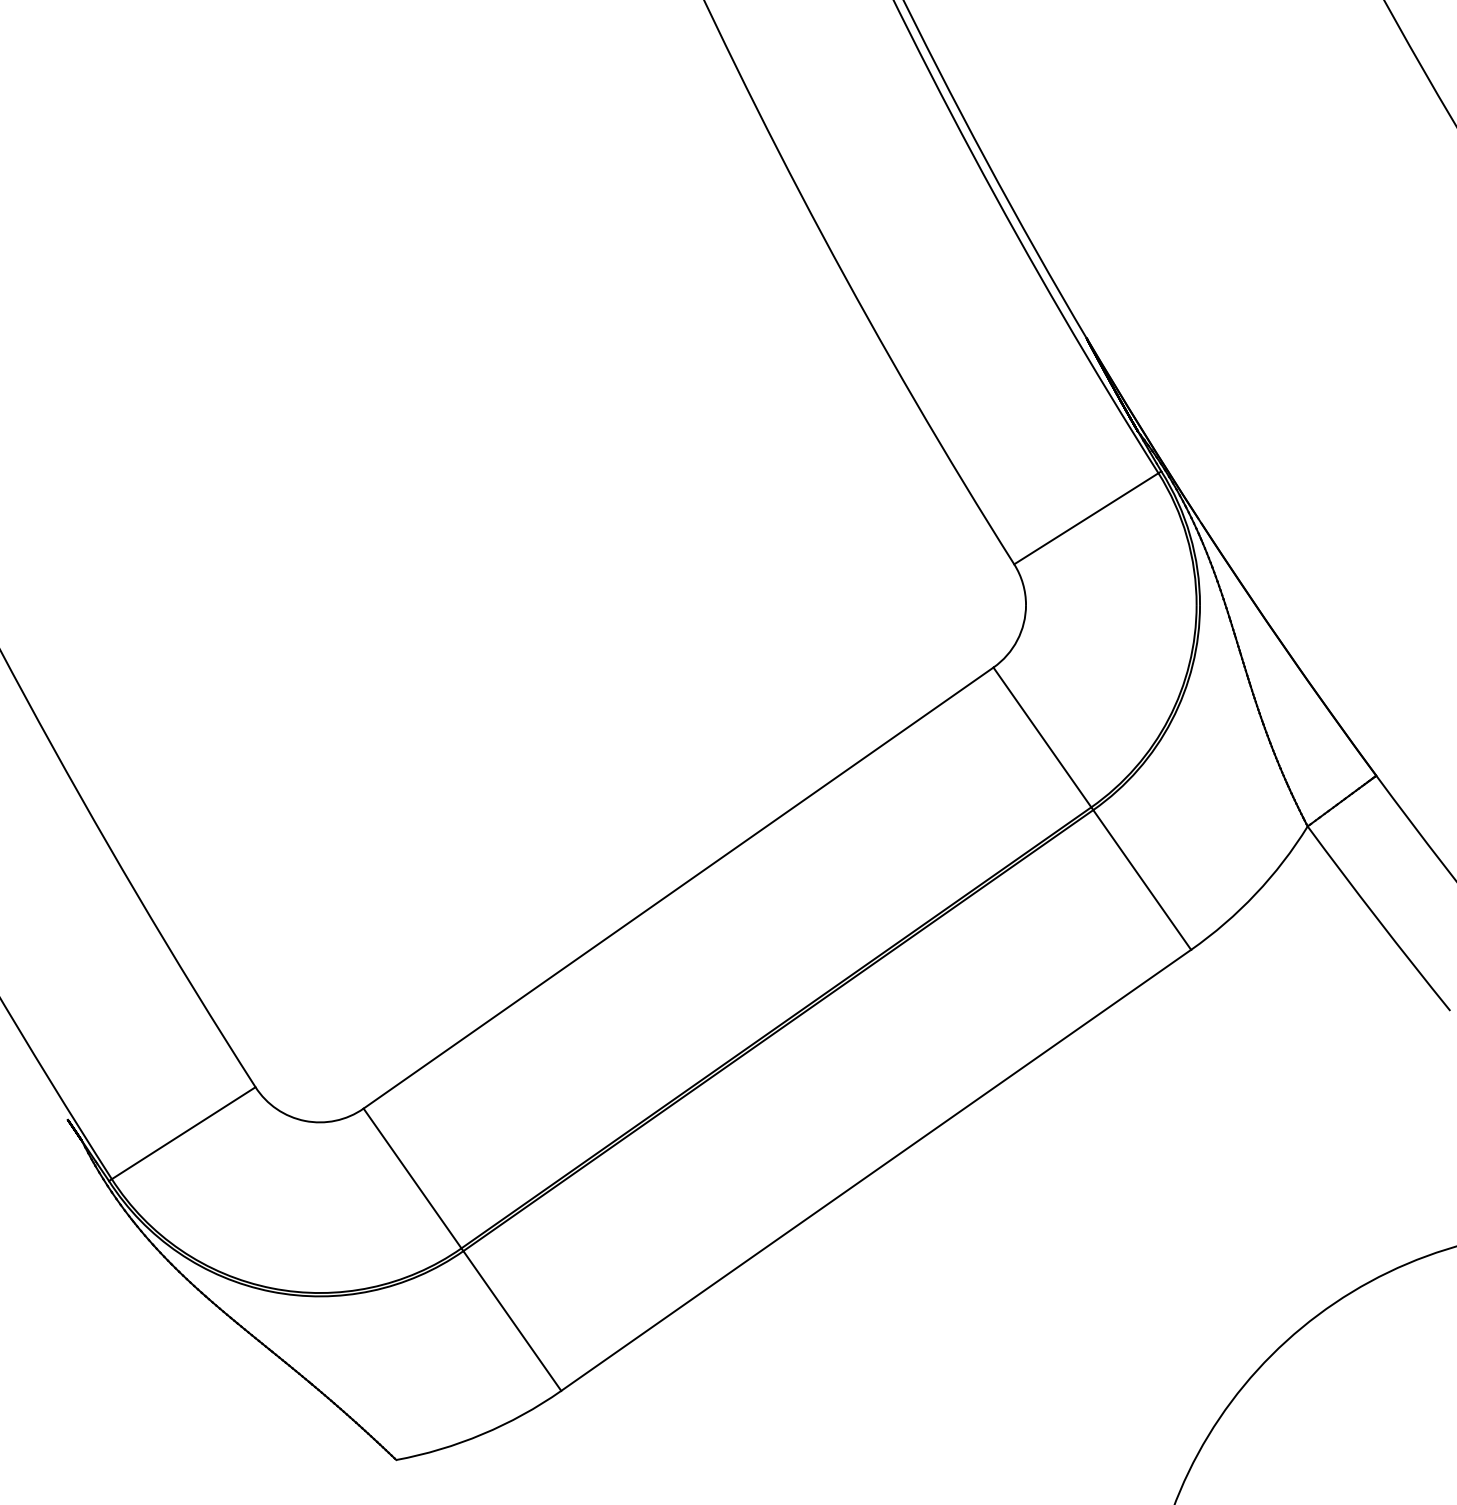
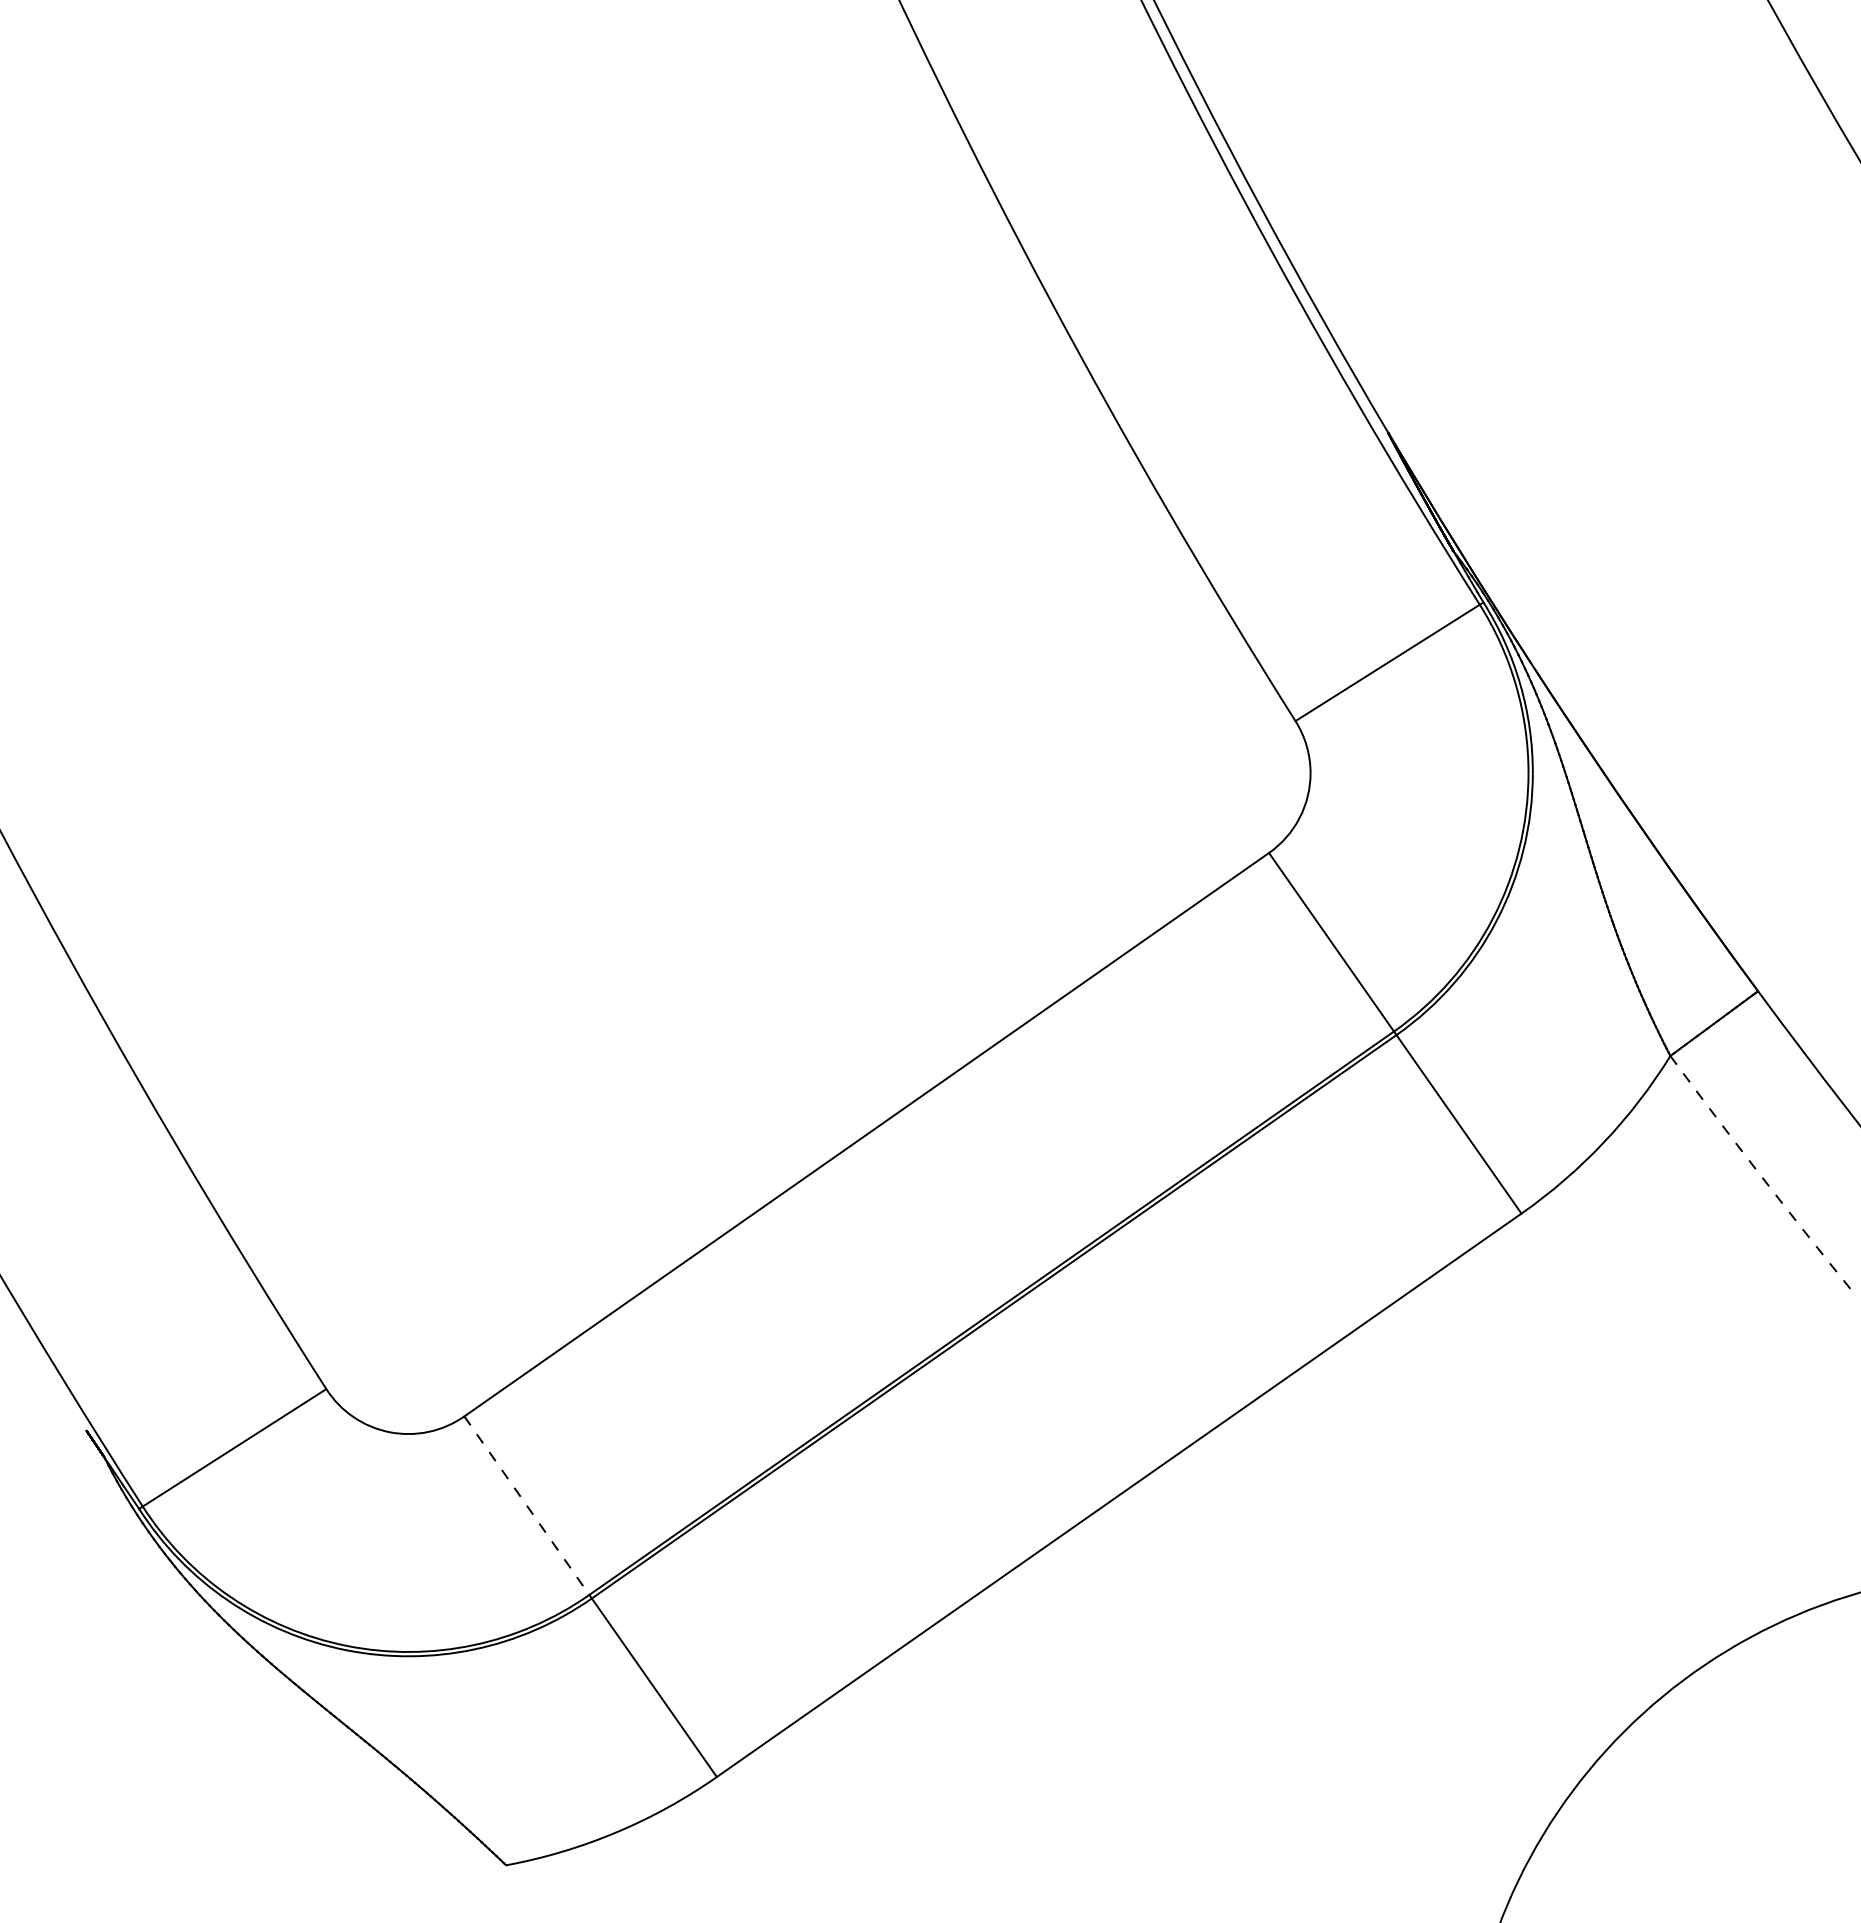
arc: (1378, 919) -> (1760, 1174), solid -> dashed
line: (412, 1178) -> (526, 1505), solid -> dashed

